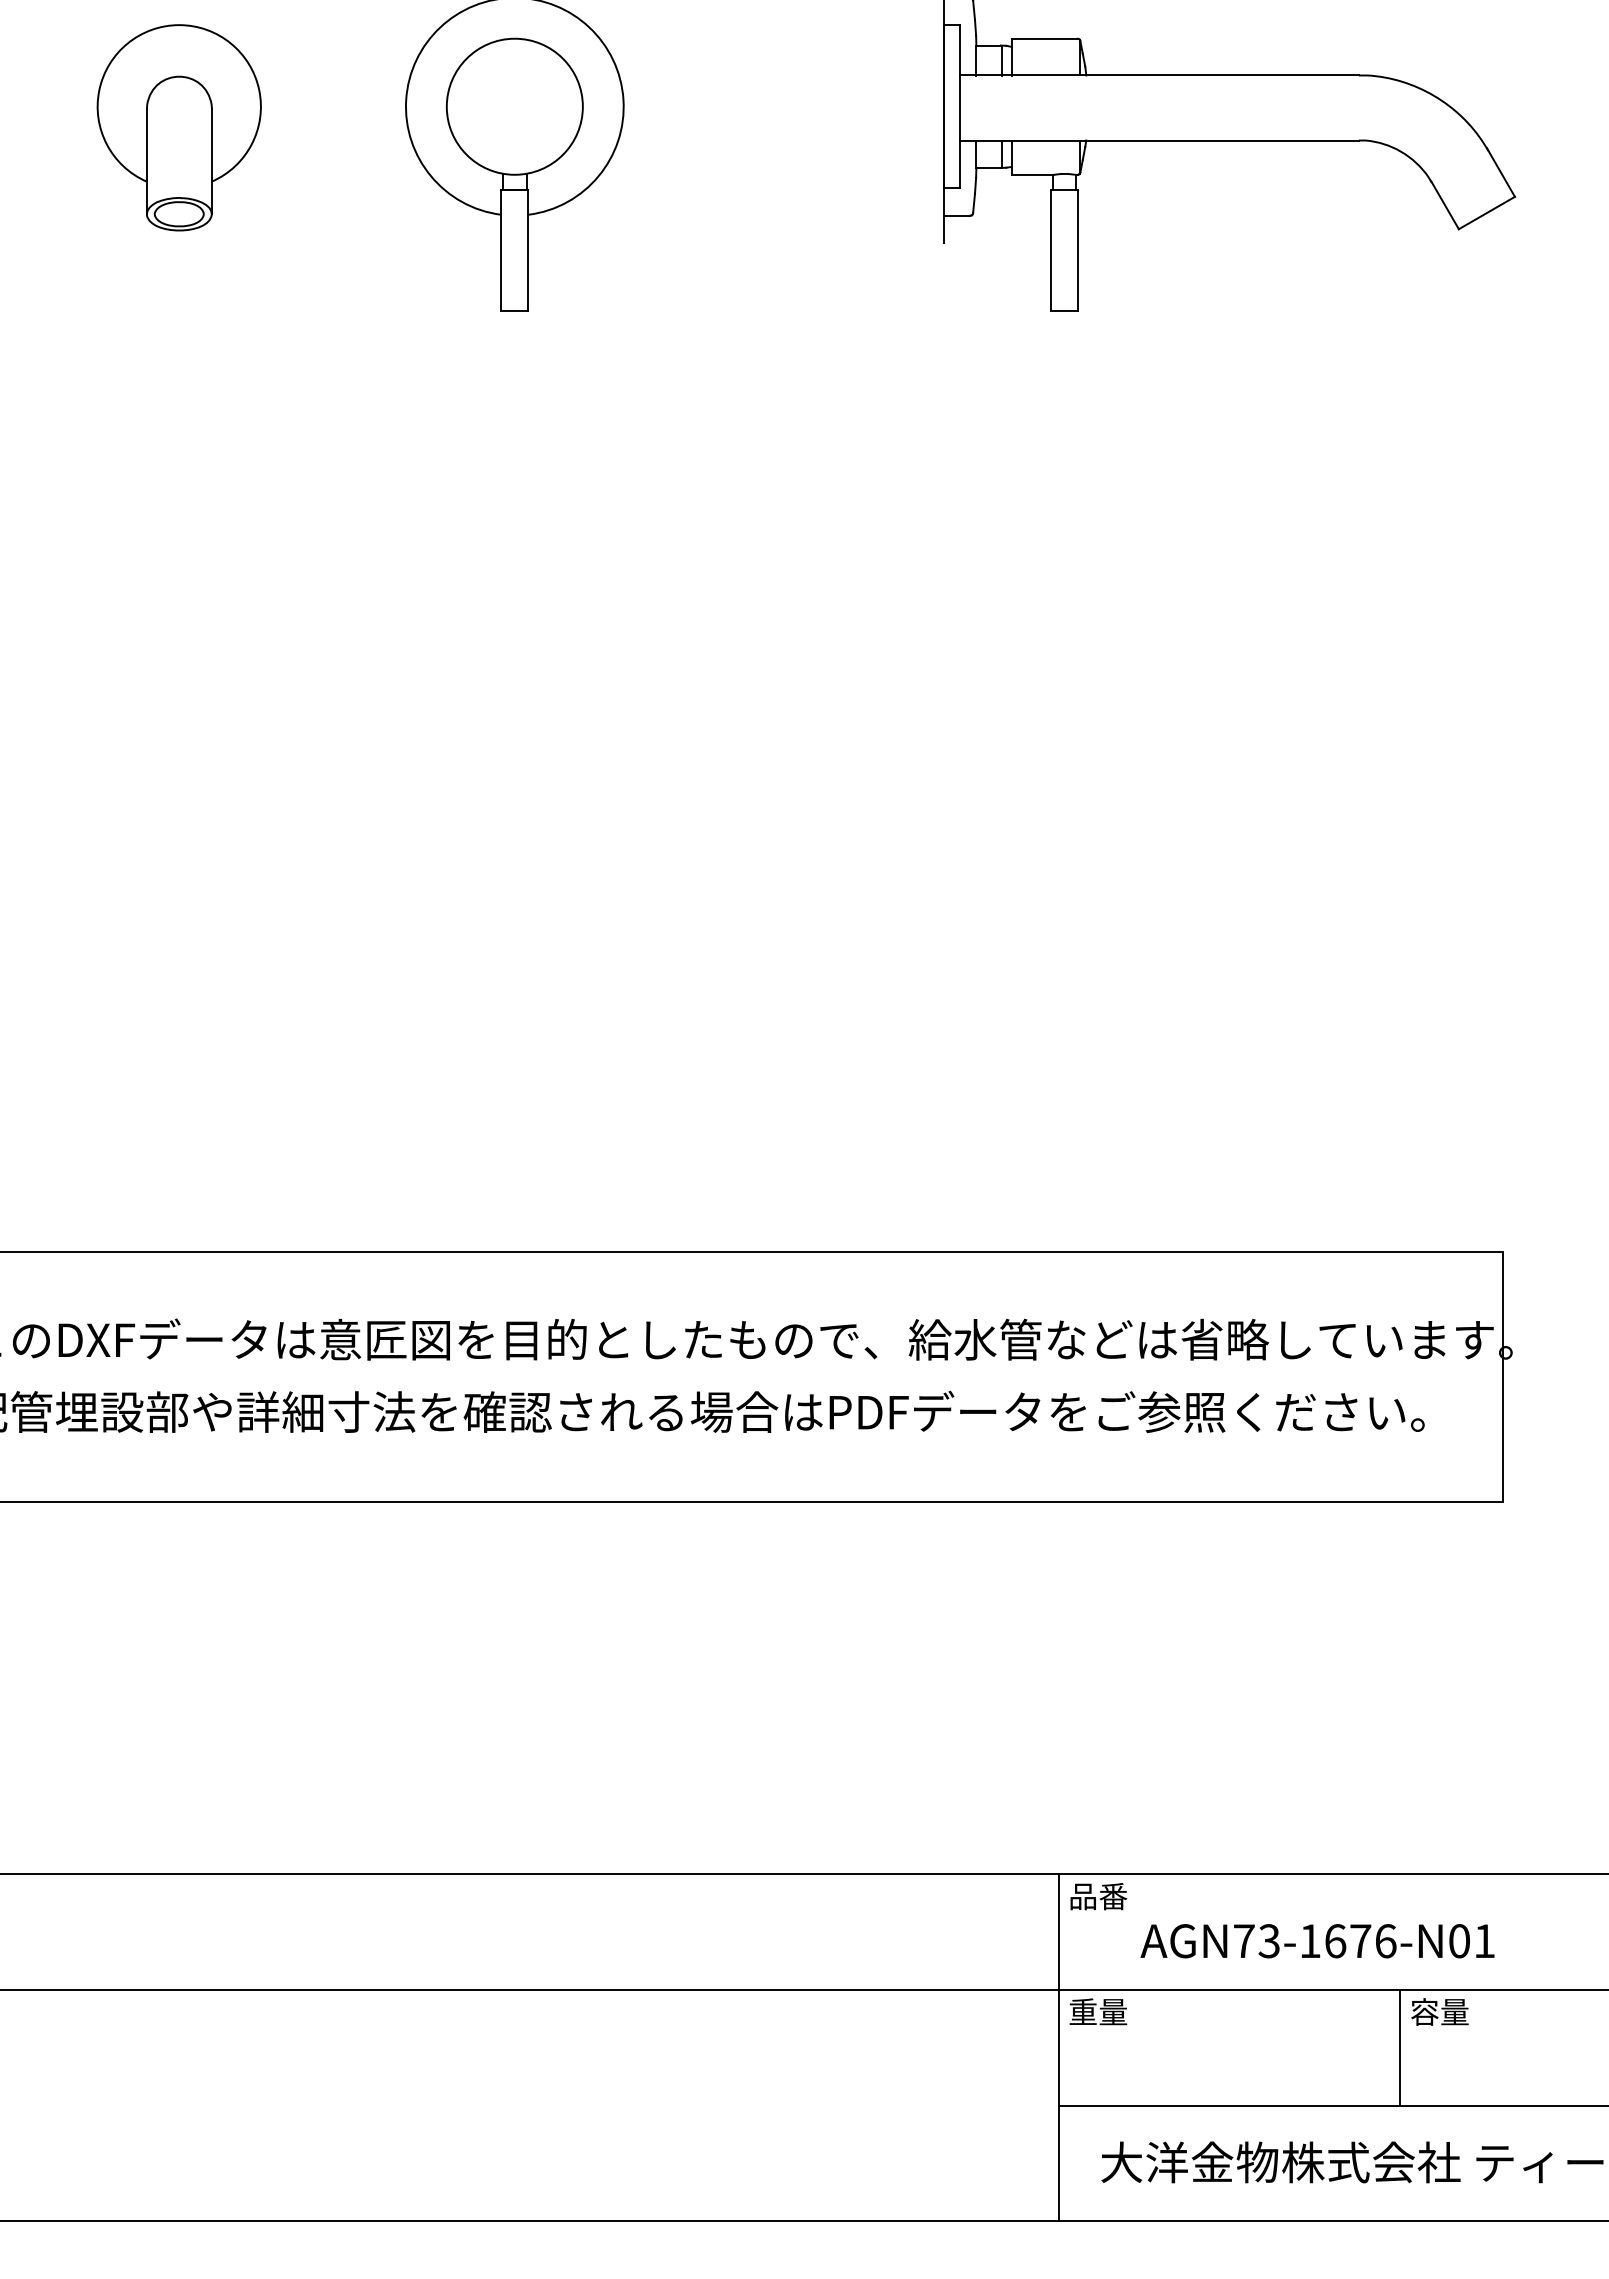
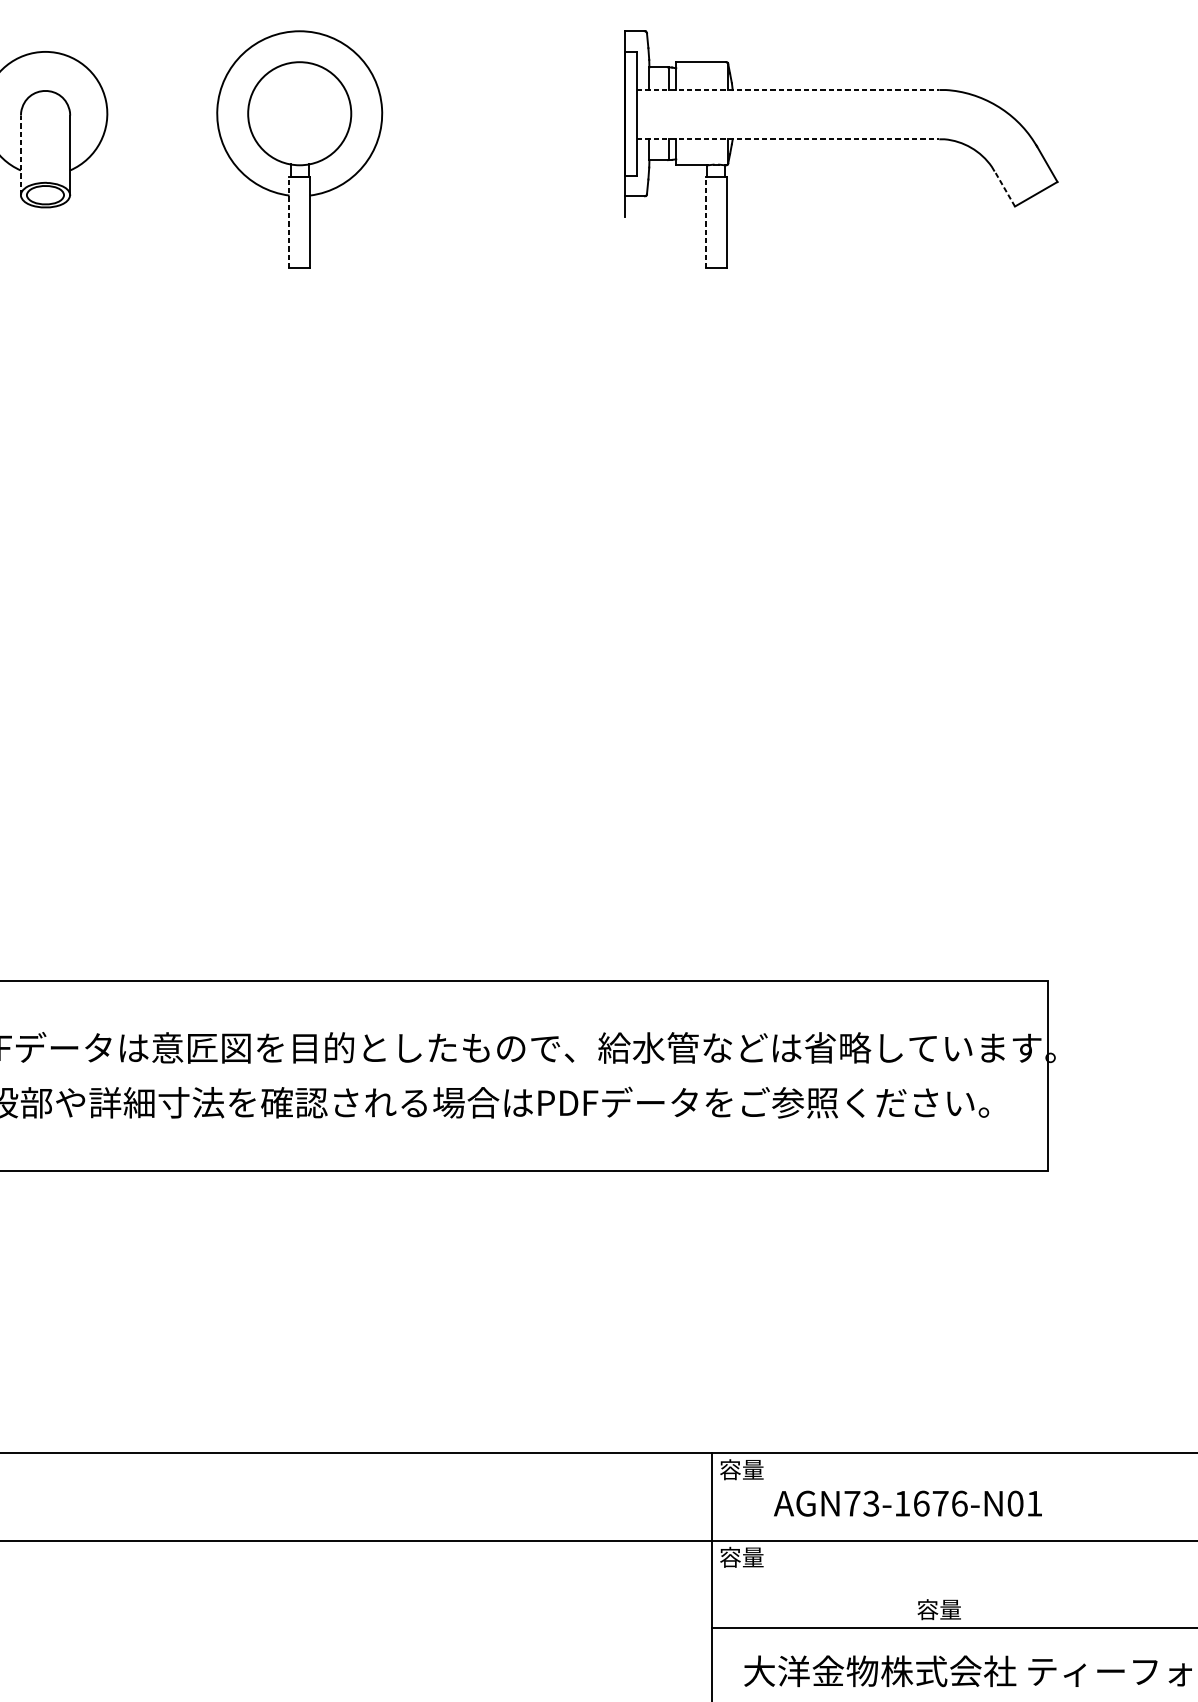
line: (1160, 75) -> (788, 90), solid -> dashed
line: (1160, 140) -> (788, 139), solid -> dashed
line: (146, 161) -> (20, 155), solid -> dashed
line: (1444, 204) -> (1004, 187), solid -> dashed
line: (501, 249) -> (289, 221), solid -> dashed
line: (1050, 249) -> (705, 221), solid -> dashed
text: (1098, 1896) -> (741, 1469), 品番 -> 容量
text: (1082, 2011) -> (729, 1556), 重量 -> 容量
text: (1439, 2011) -> (938, 1609), moved
line: (1400, 2047) -> (970, 1584), removed

